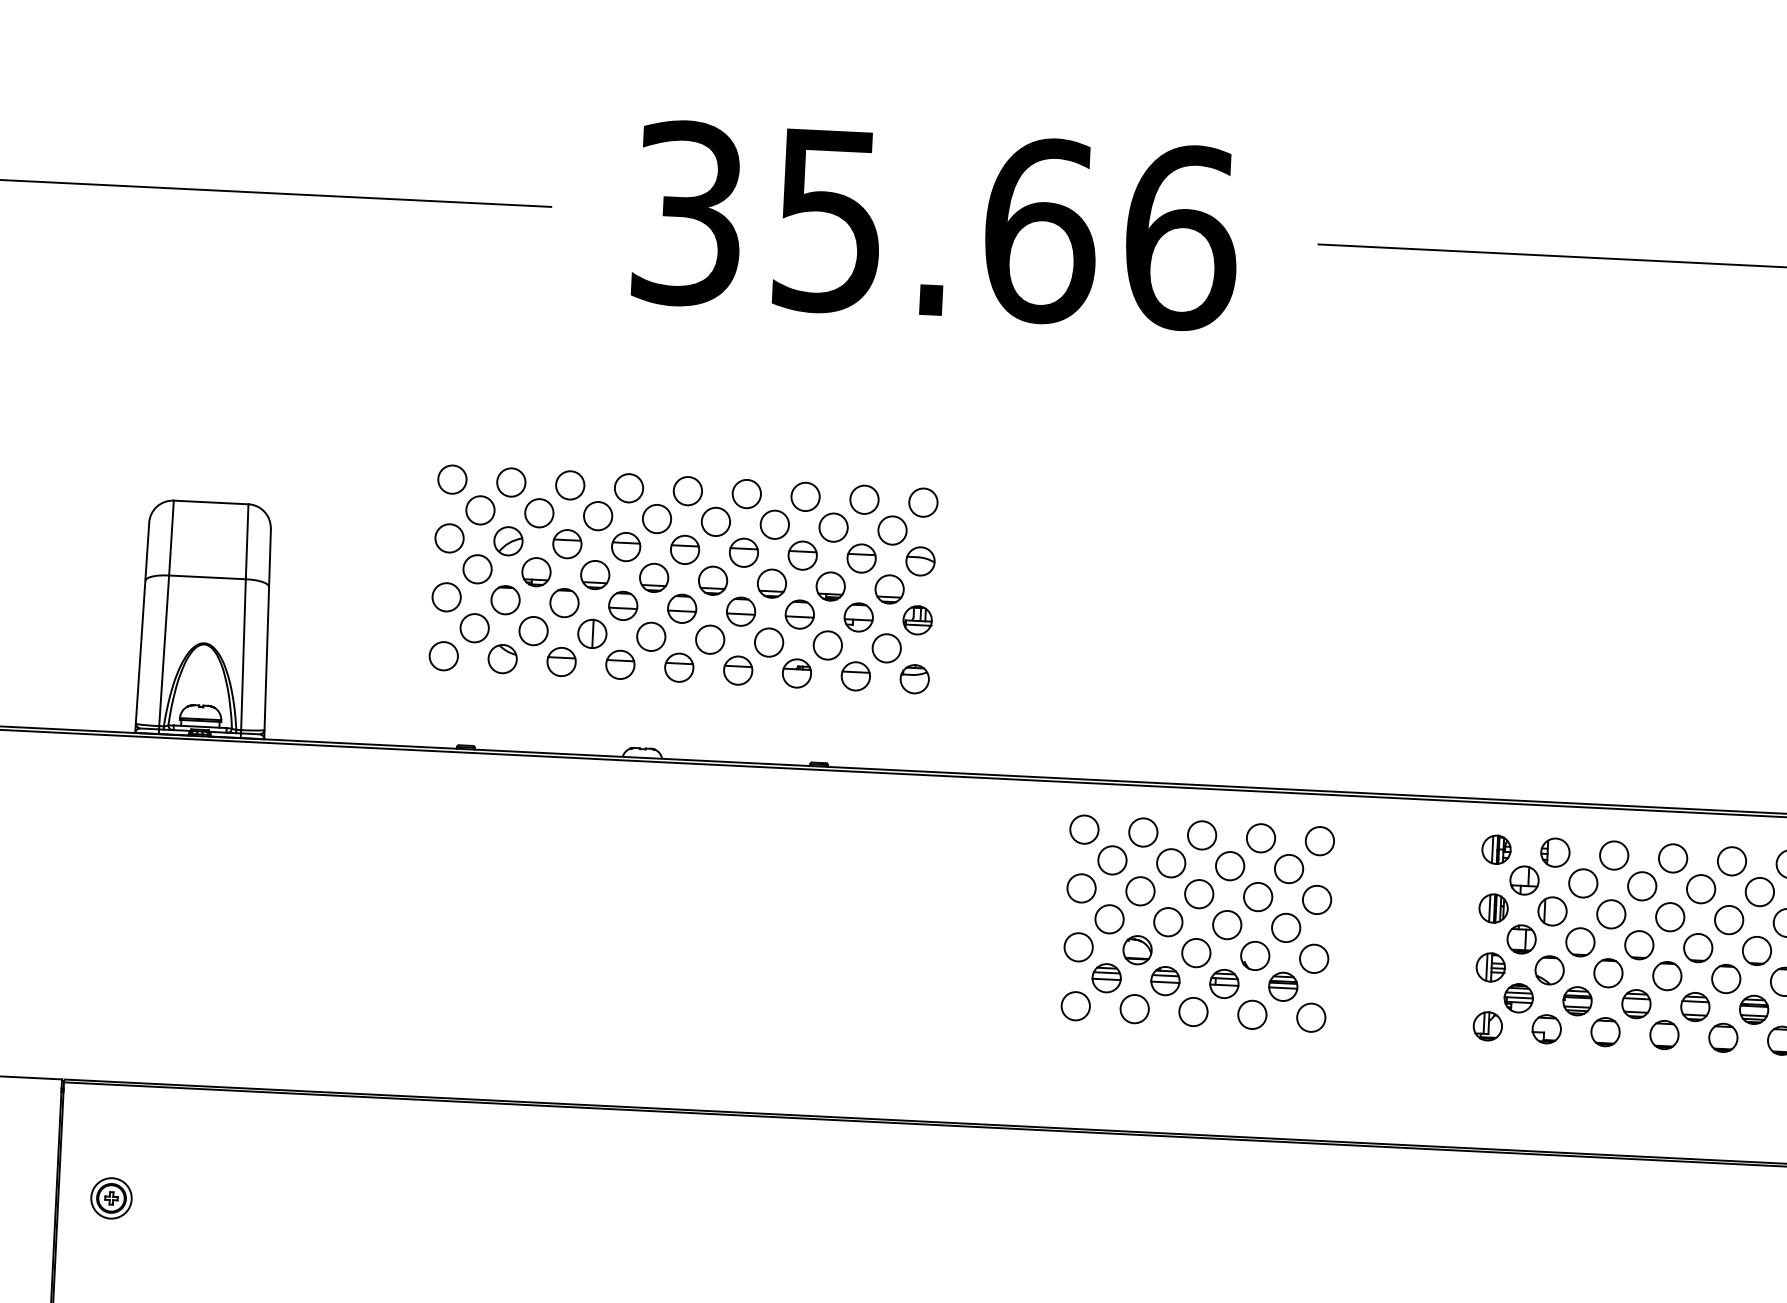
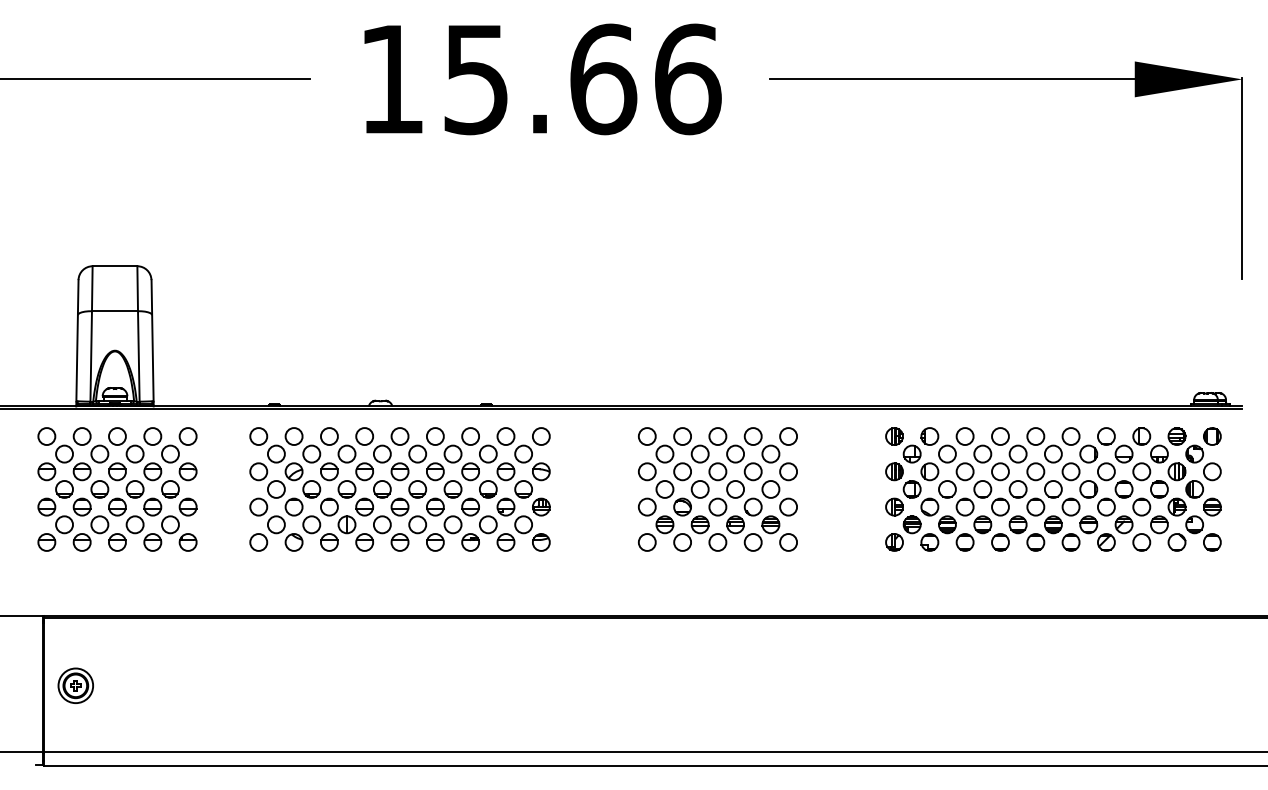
text: (687, 213) -> (391, 79), 35.66 -> 15.66
part: (683, 566) -> (399, 481), moved
part: (197, 861) -> (117, 481), added
part: (111, 1198) -> (75, 685), size x1.43

